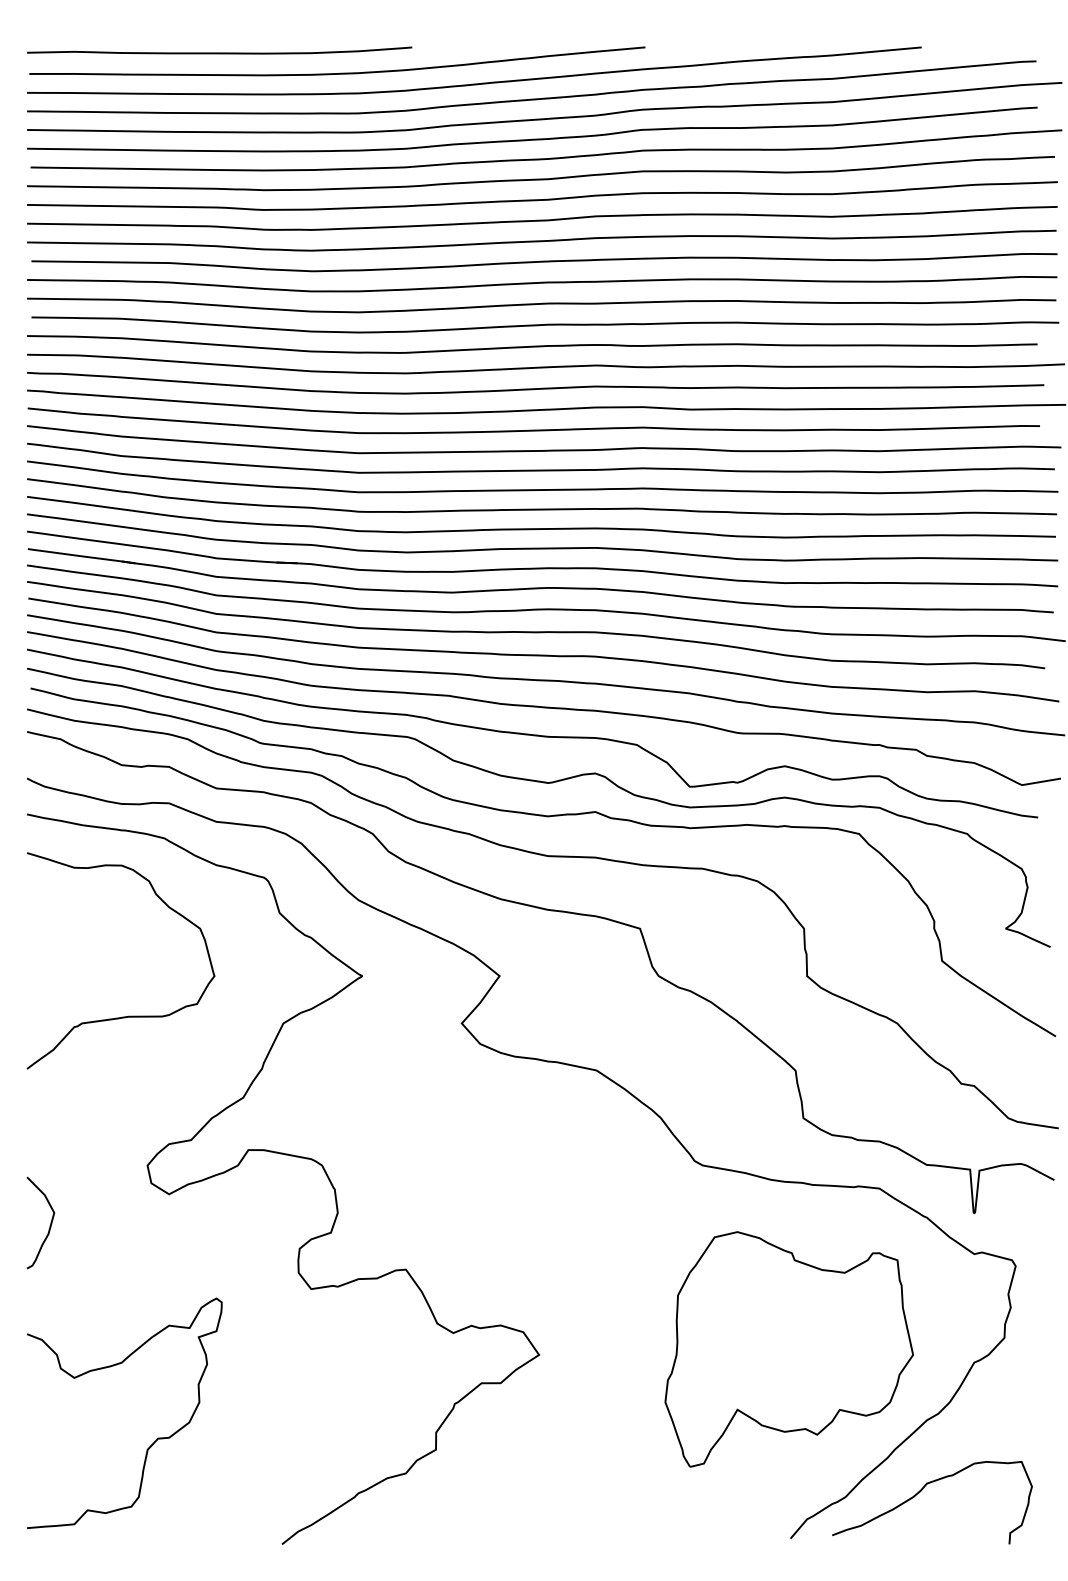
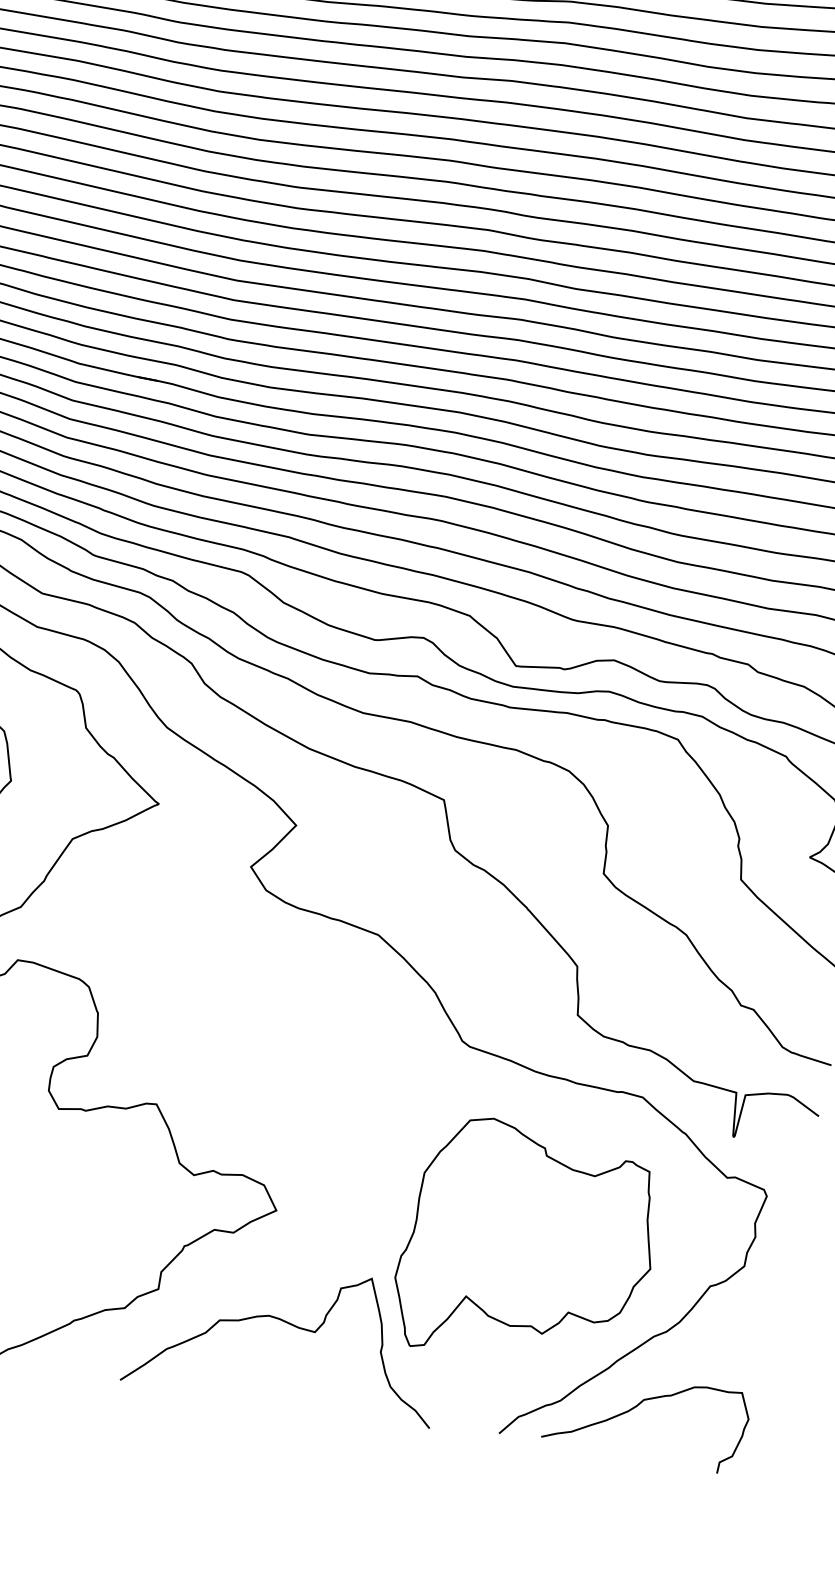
curve: (569, 1464) -> (289, 1324), added

